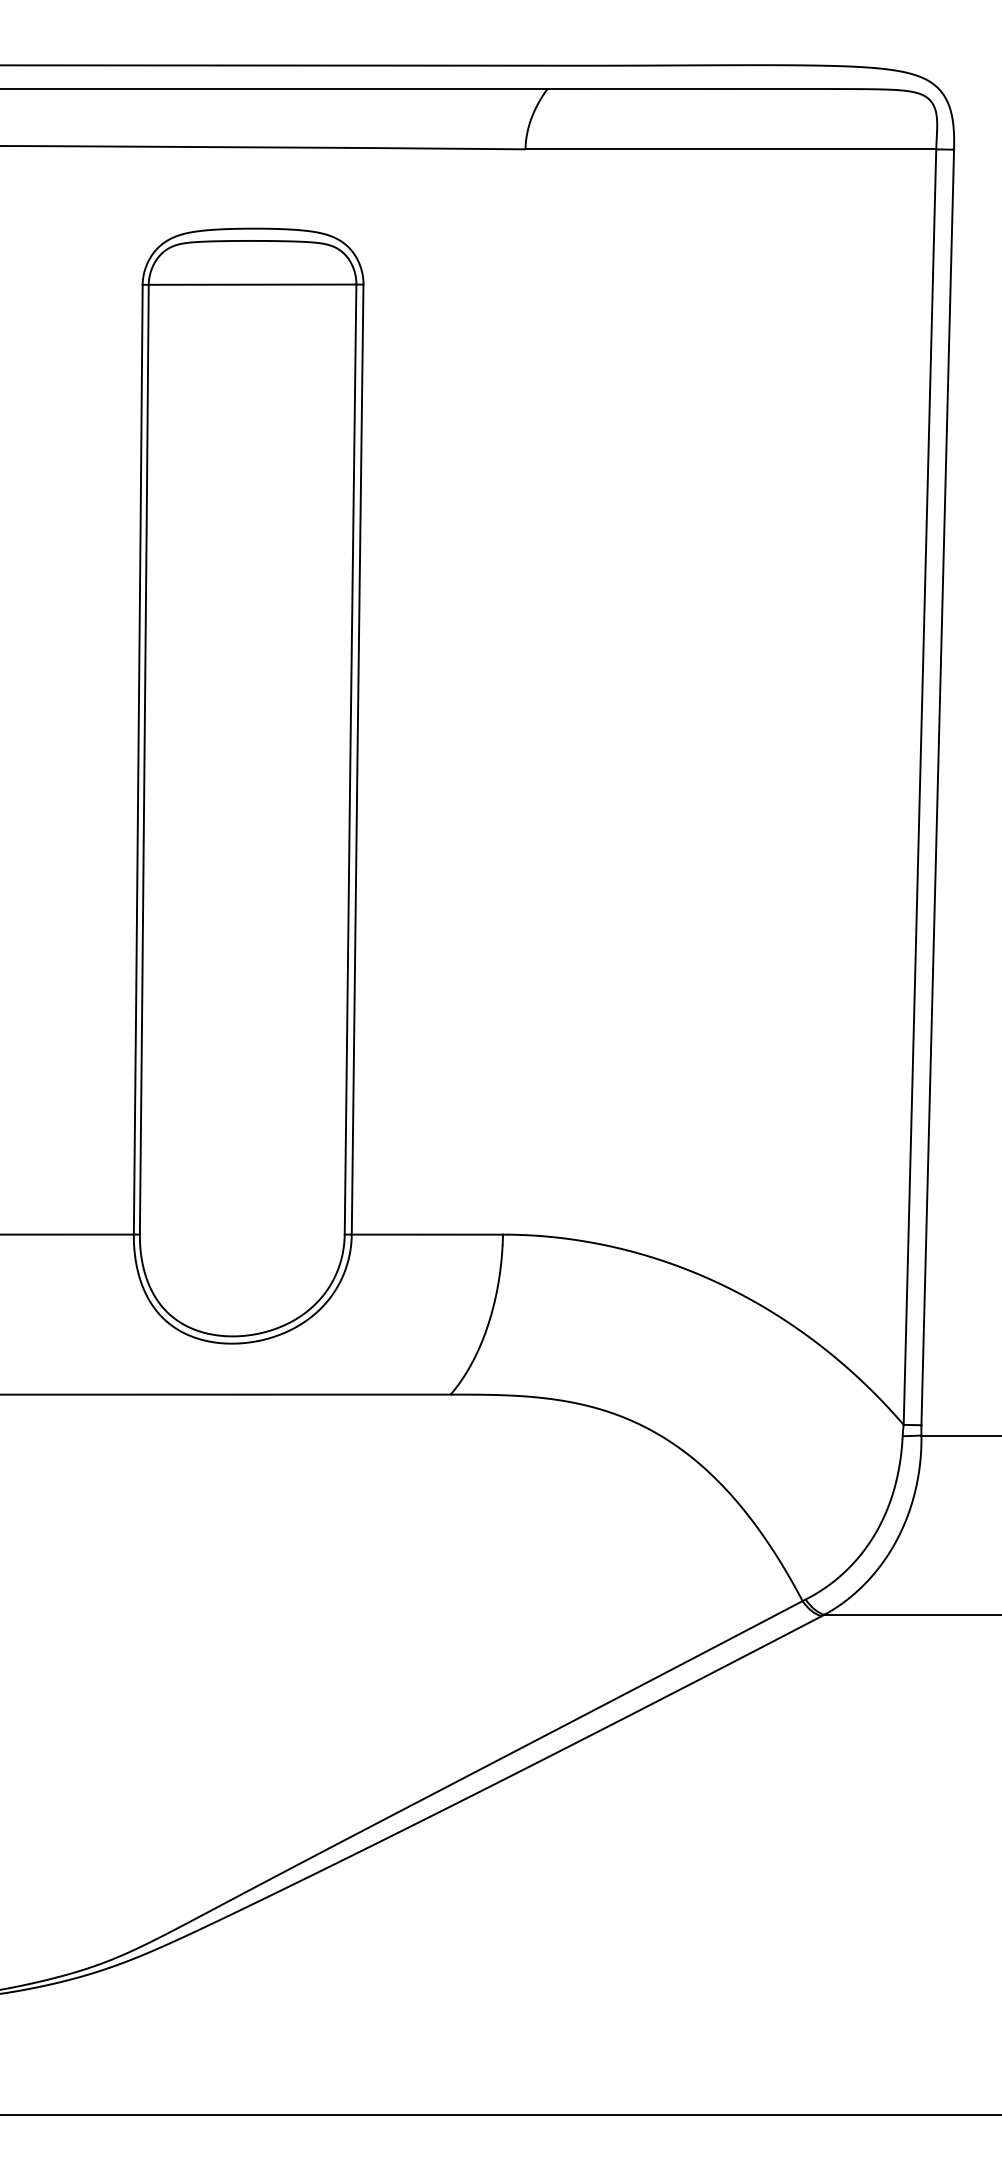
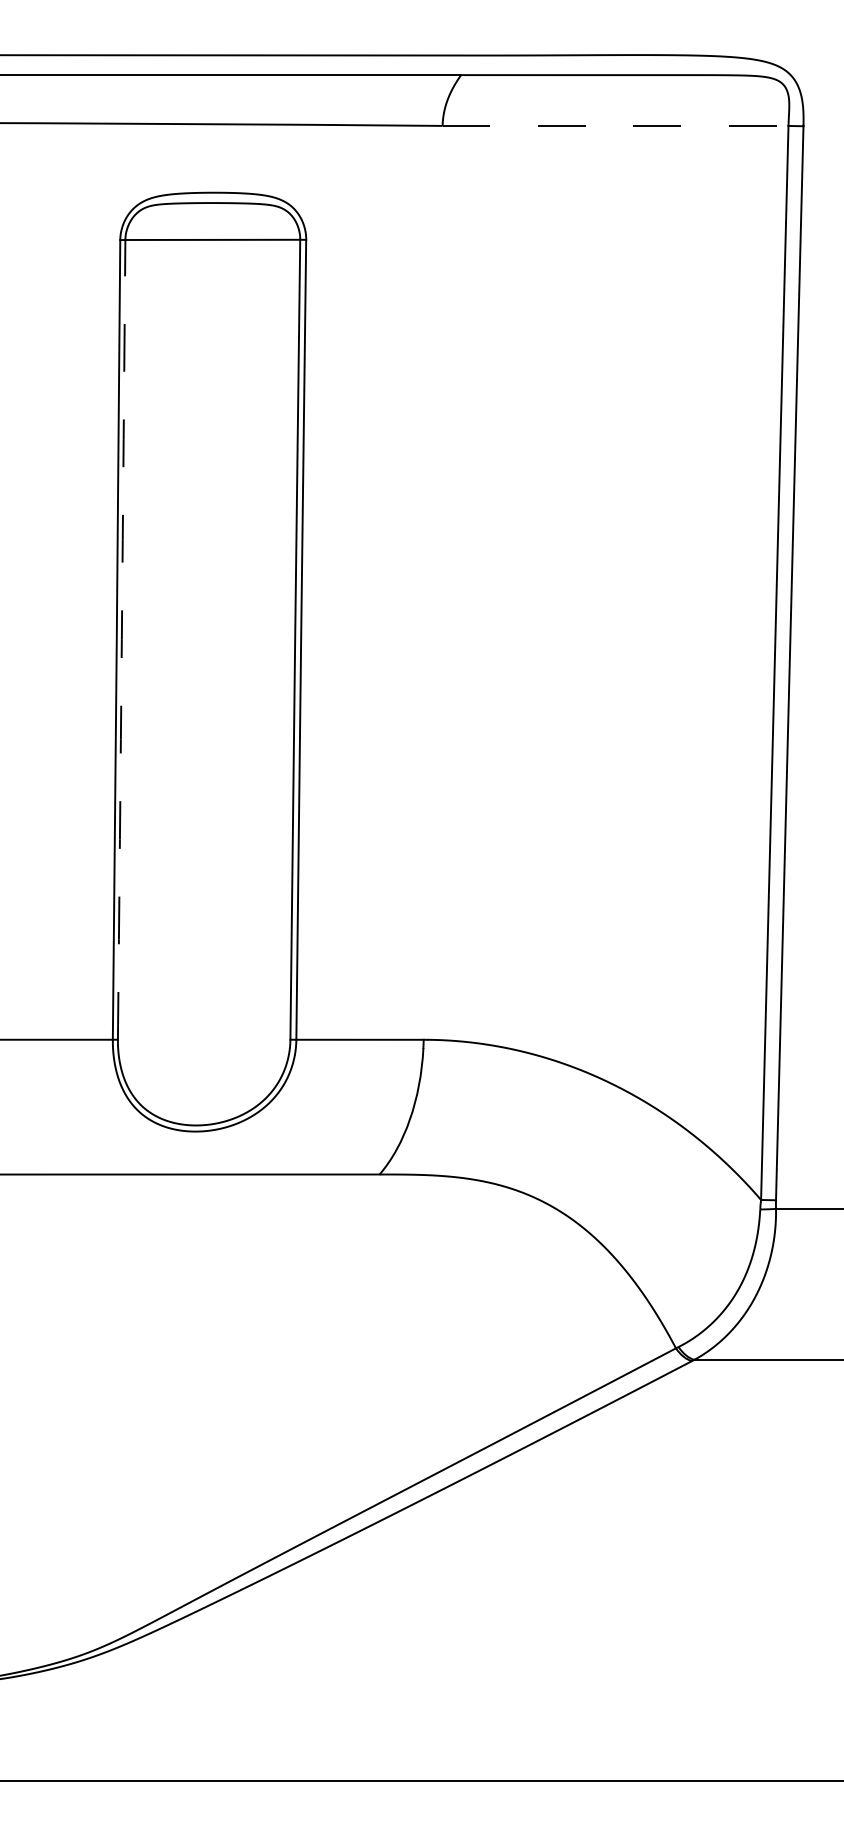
line: (730, 148) -> (615, 125), solid -> dashed
arc: (144, 759) -> (121, 639), solid -> dashed

